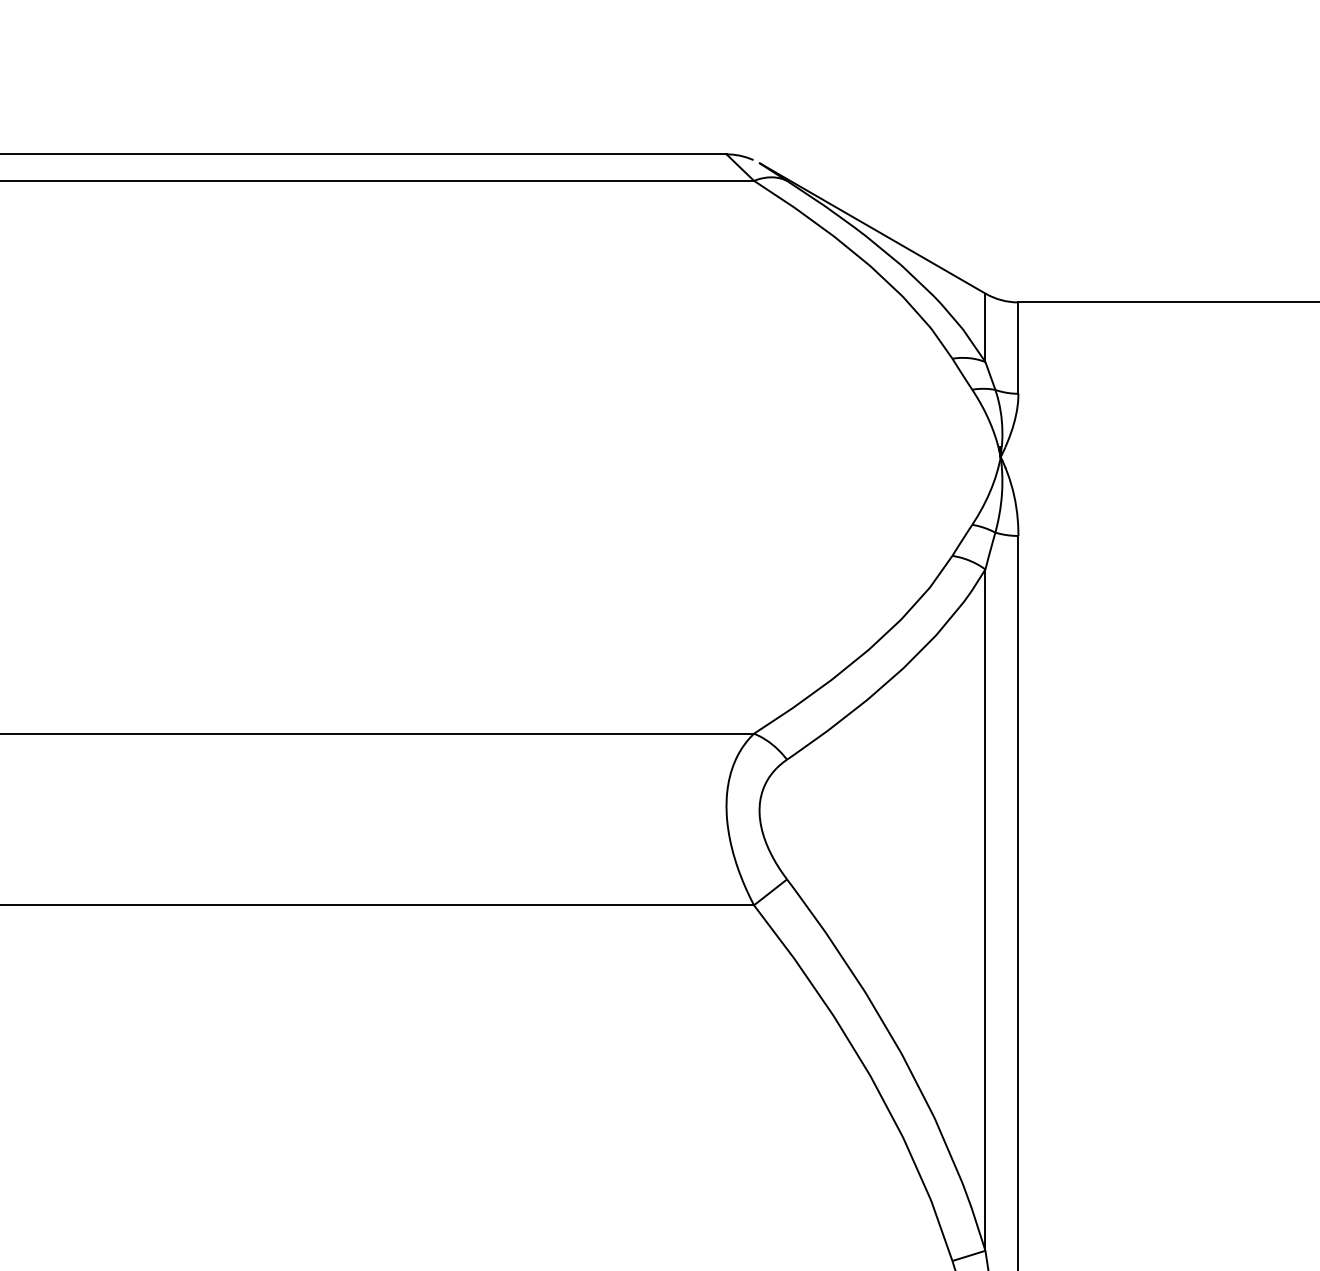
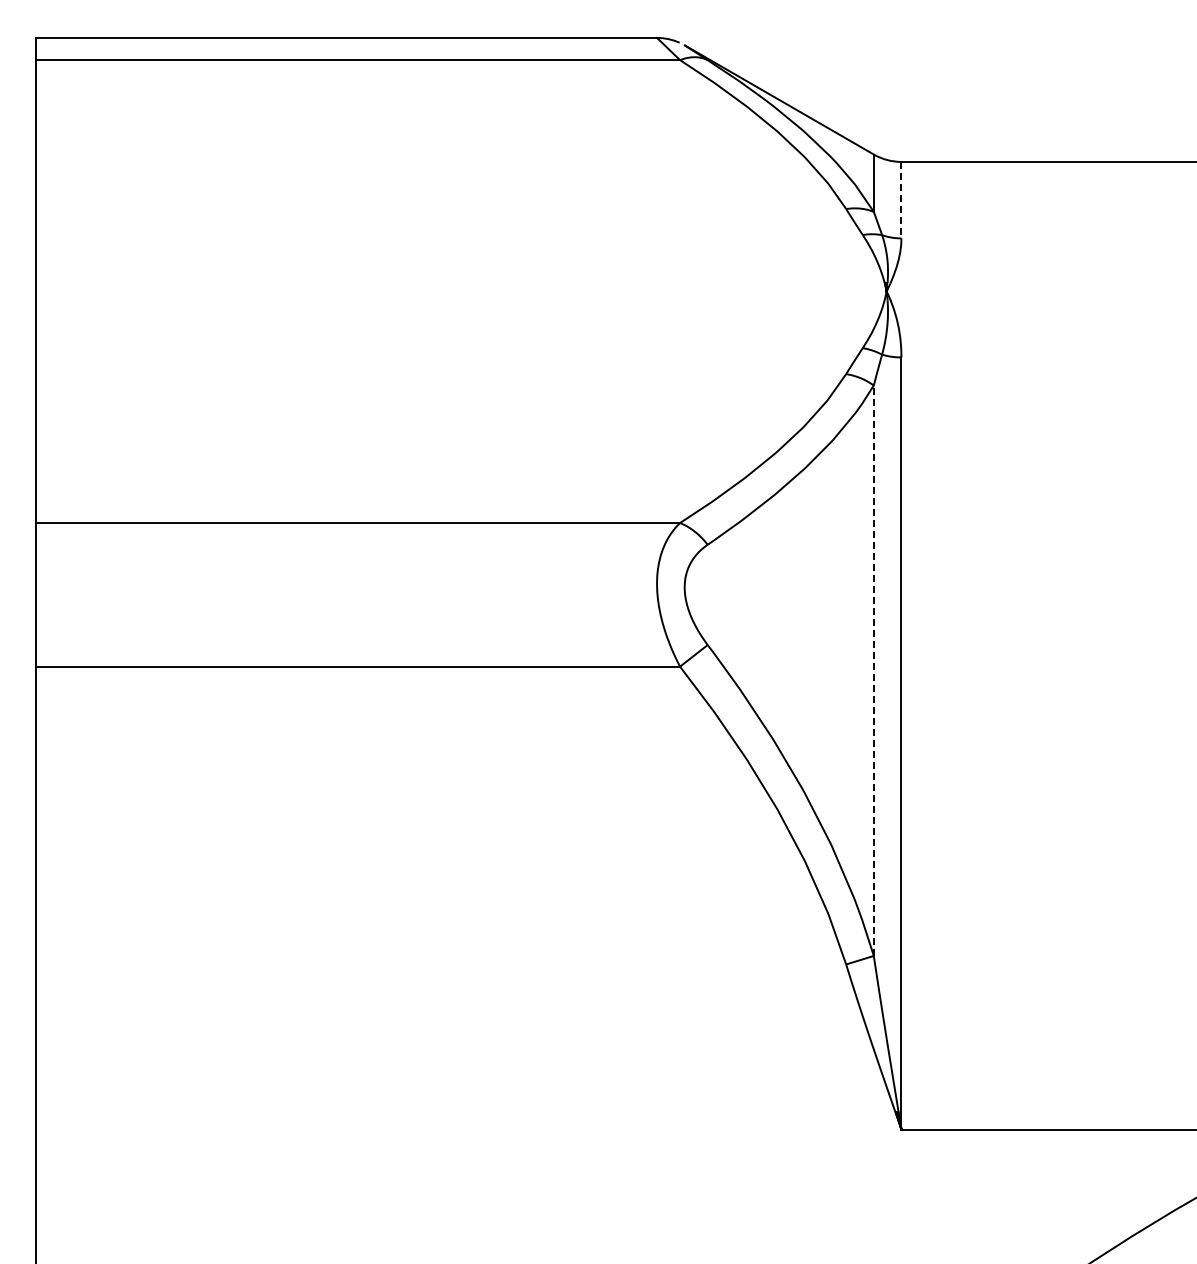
line: (1018, 348) -> (901, 200), solid -> dashed
line: (985, 909) -> (873, 670), solid -> dashed

